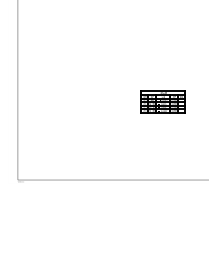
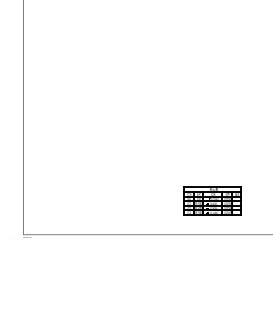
part: (162, 101) -> (212, 200), moved

